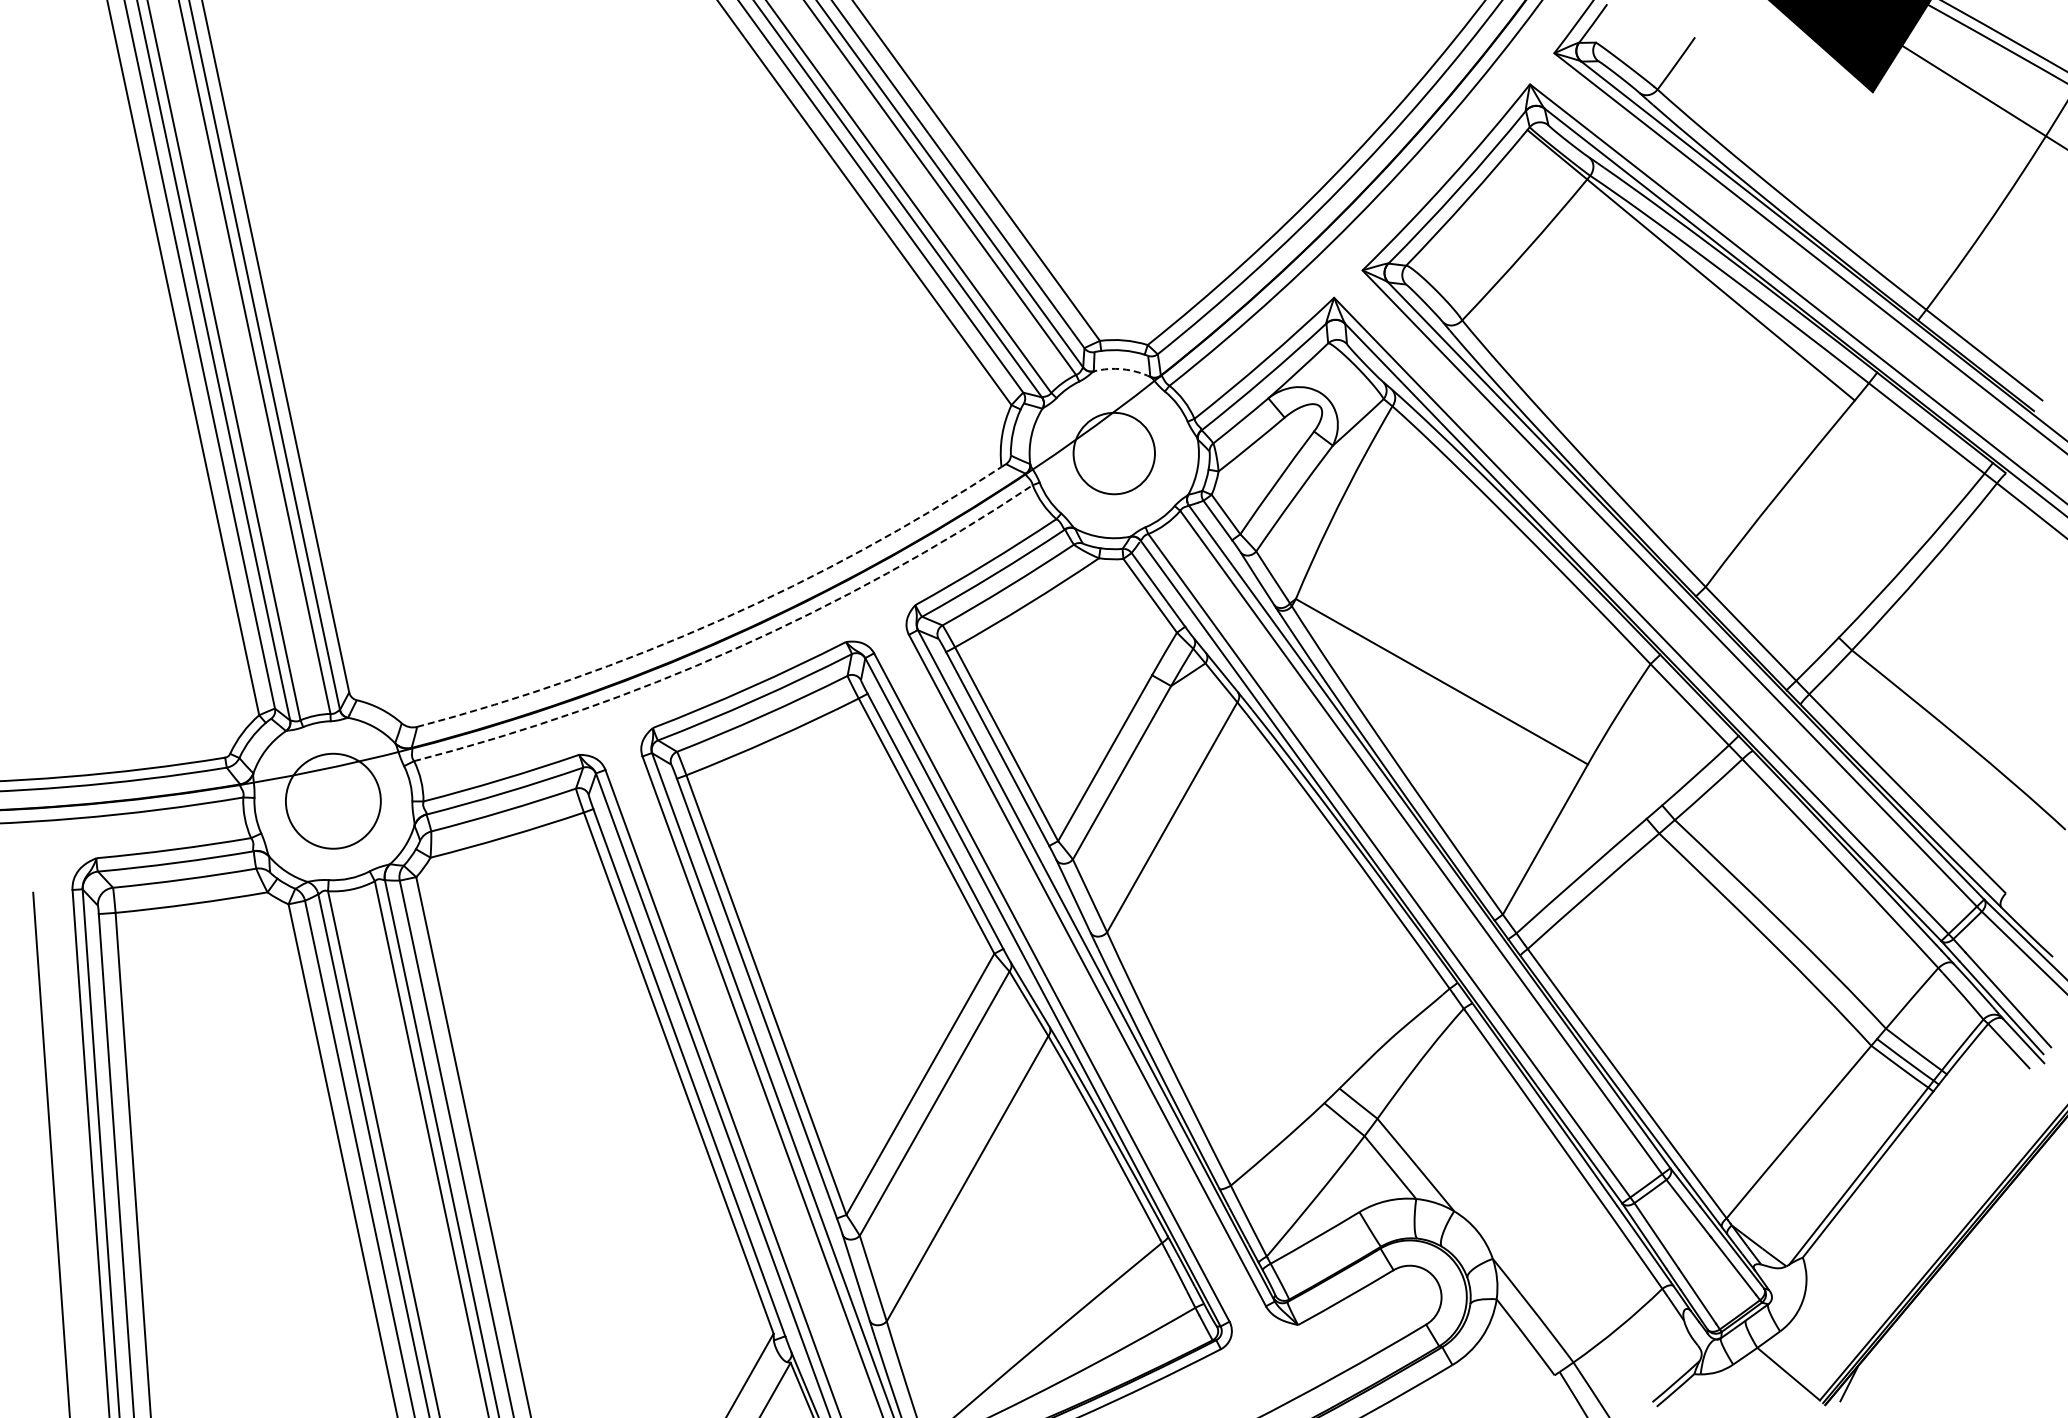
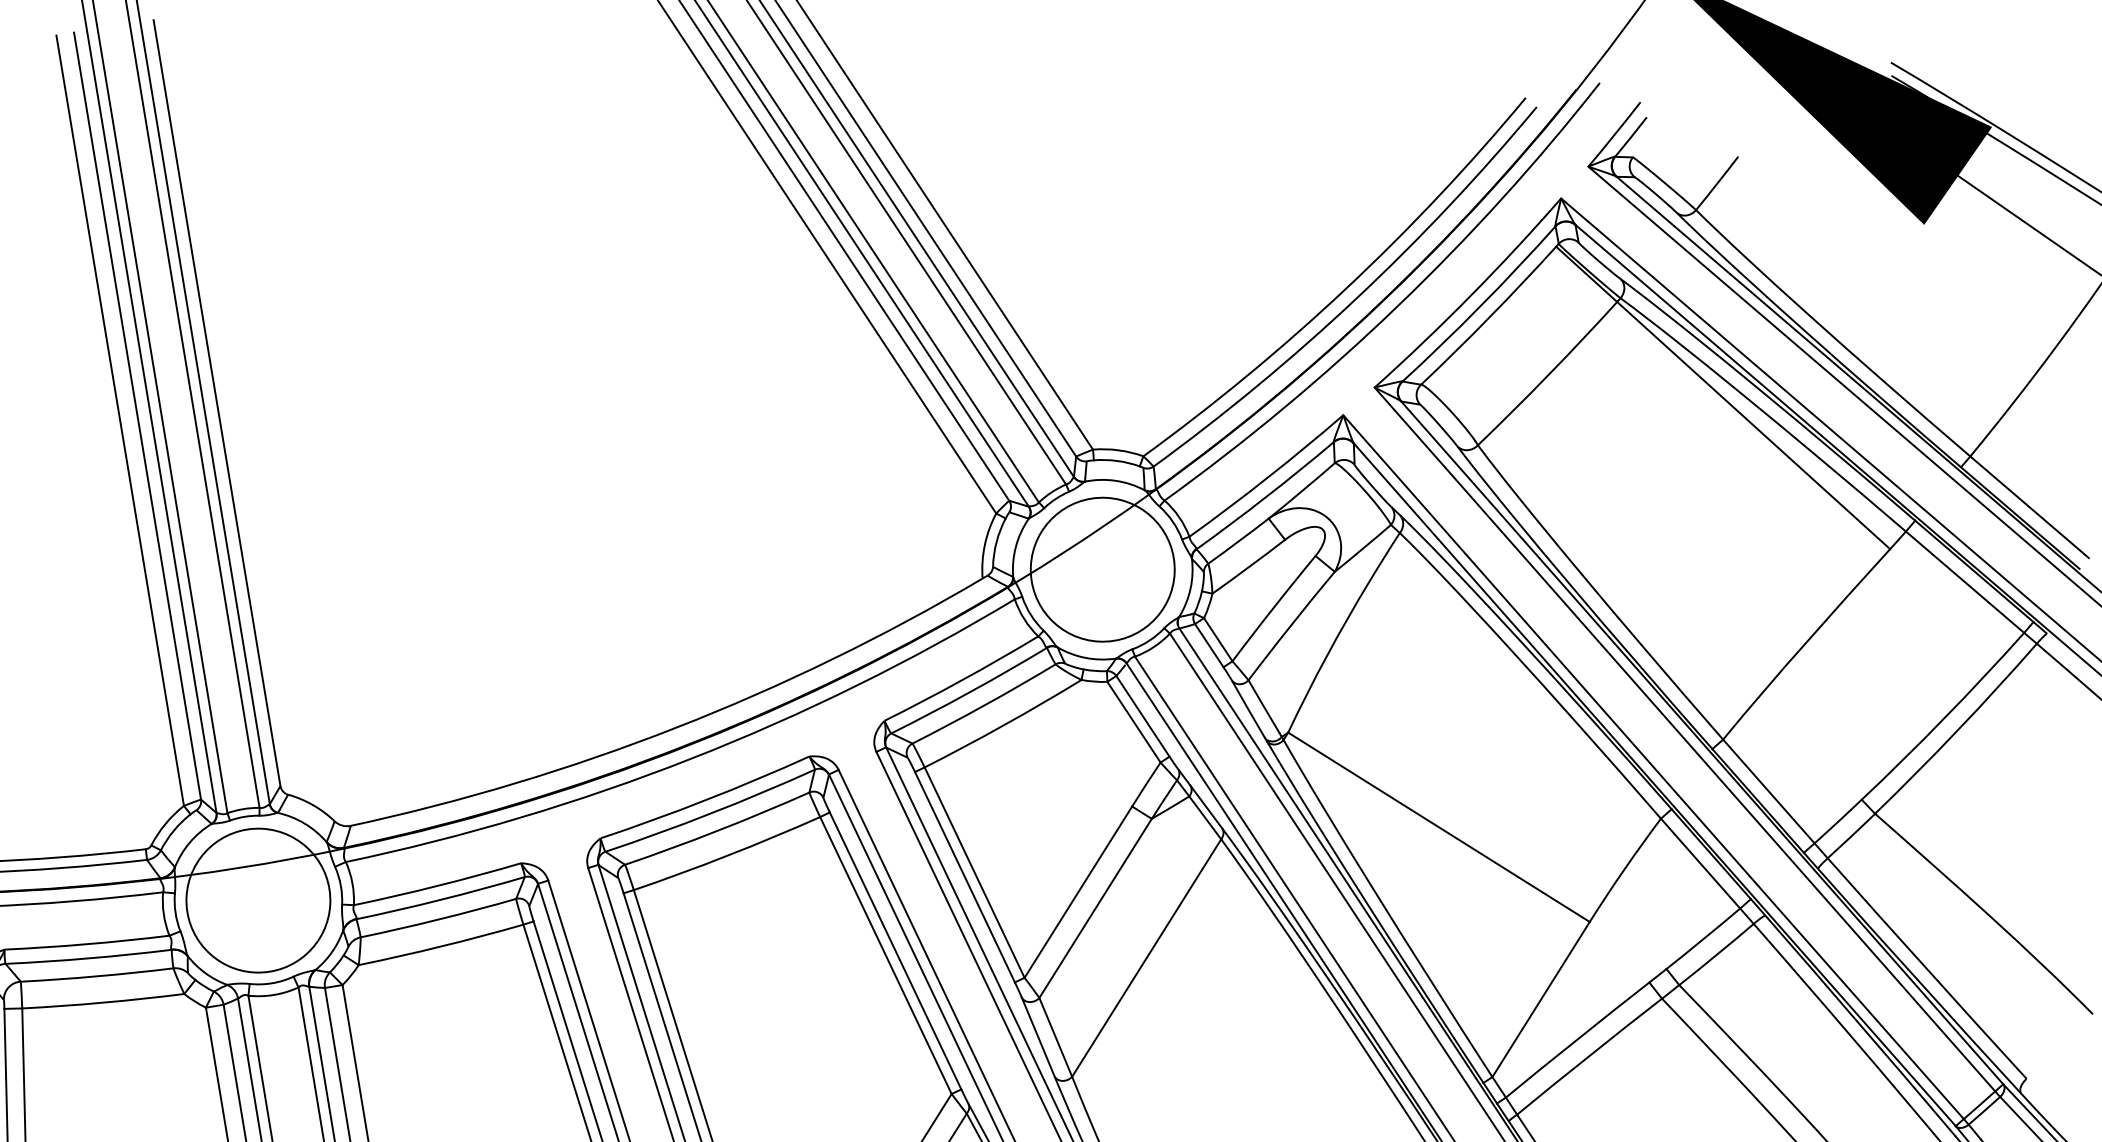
arc: (1122, 369) -> (1115, 481), dashed -> solid
circle: (1114, 453) -> (1102, 569), size x1.67
arc: (719, 620) -> (676, 727), dashed -> solid
arc: (735, 649) -> (691, 759), dashed -> solid
circle: (333, 801) -> (258, 900), size x1.43

